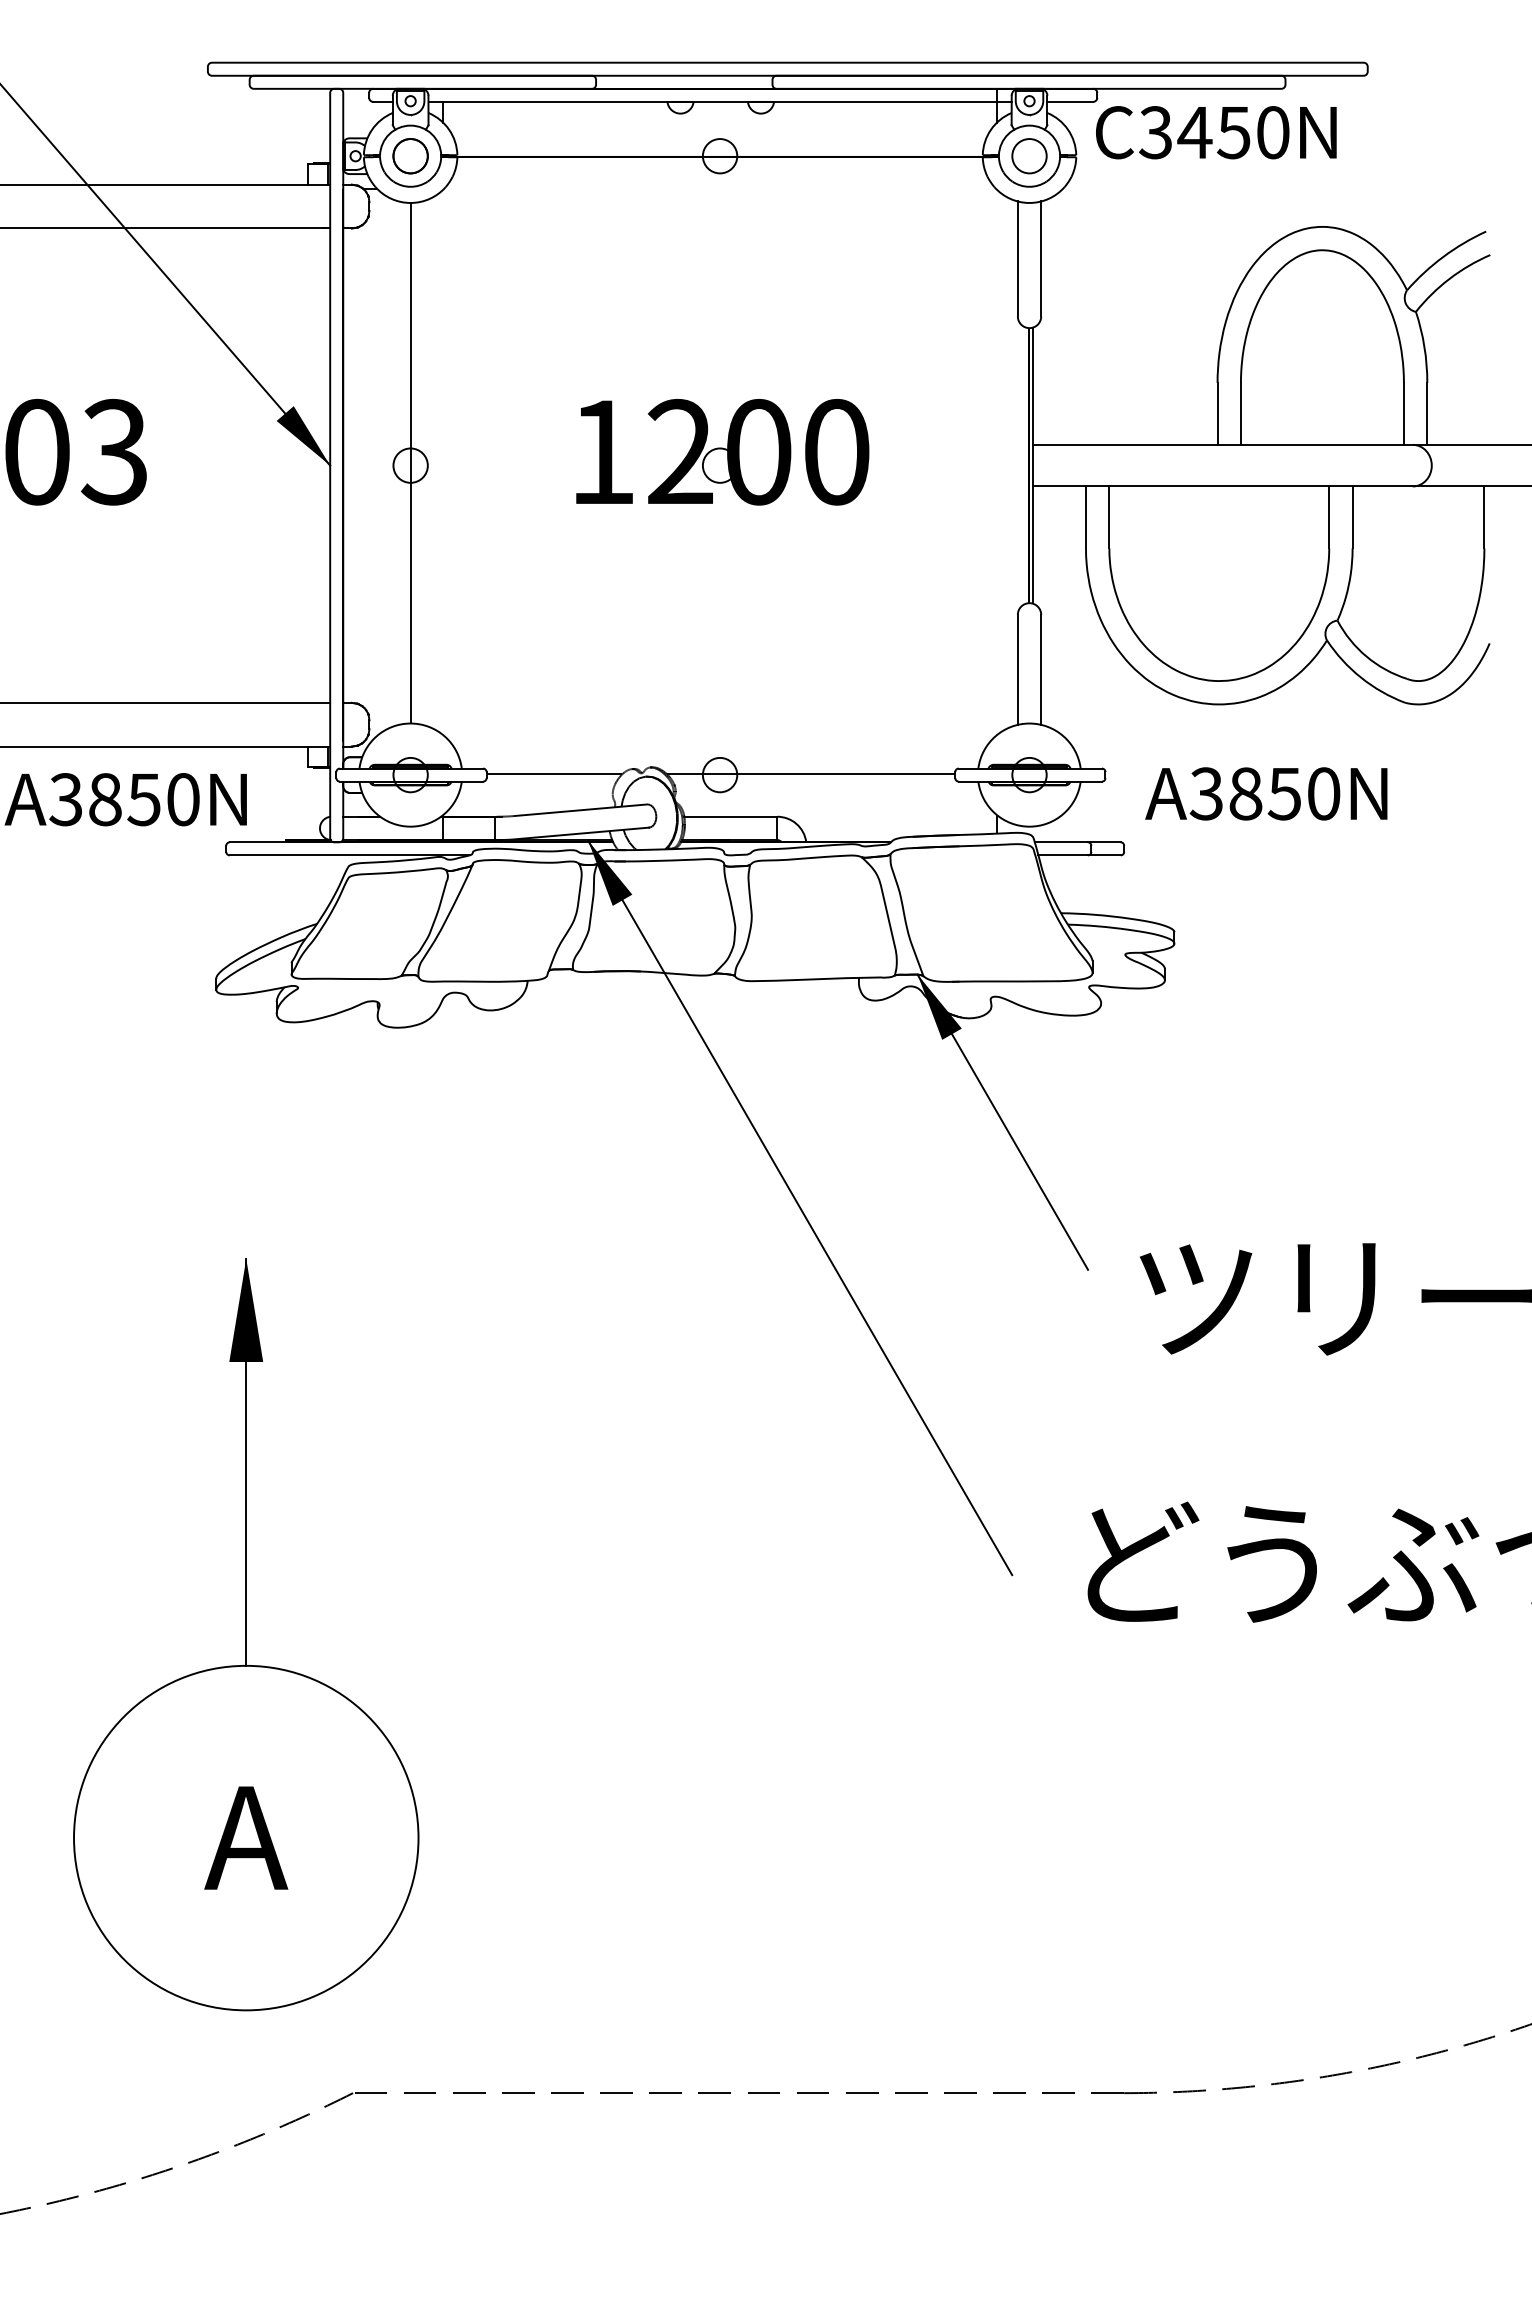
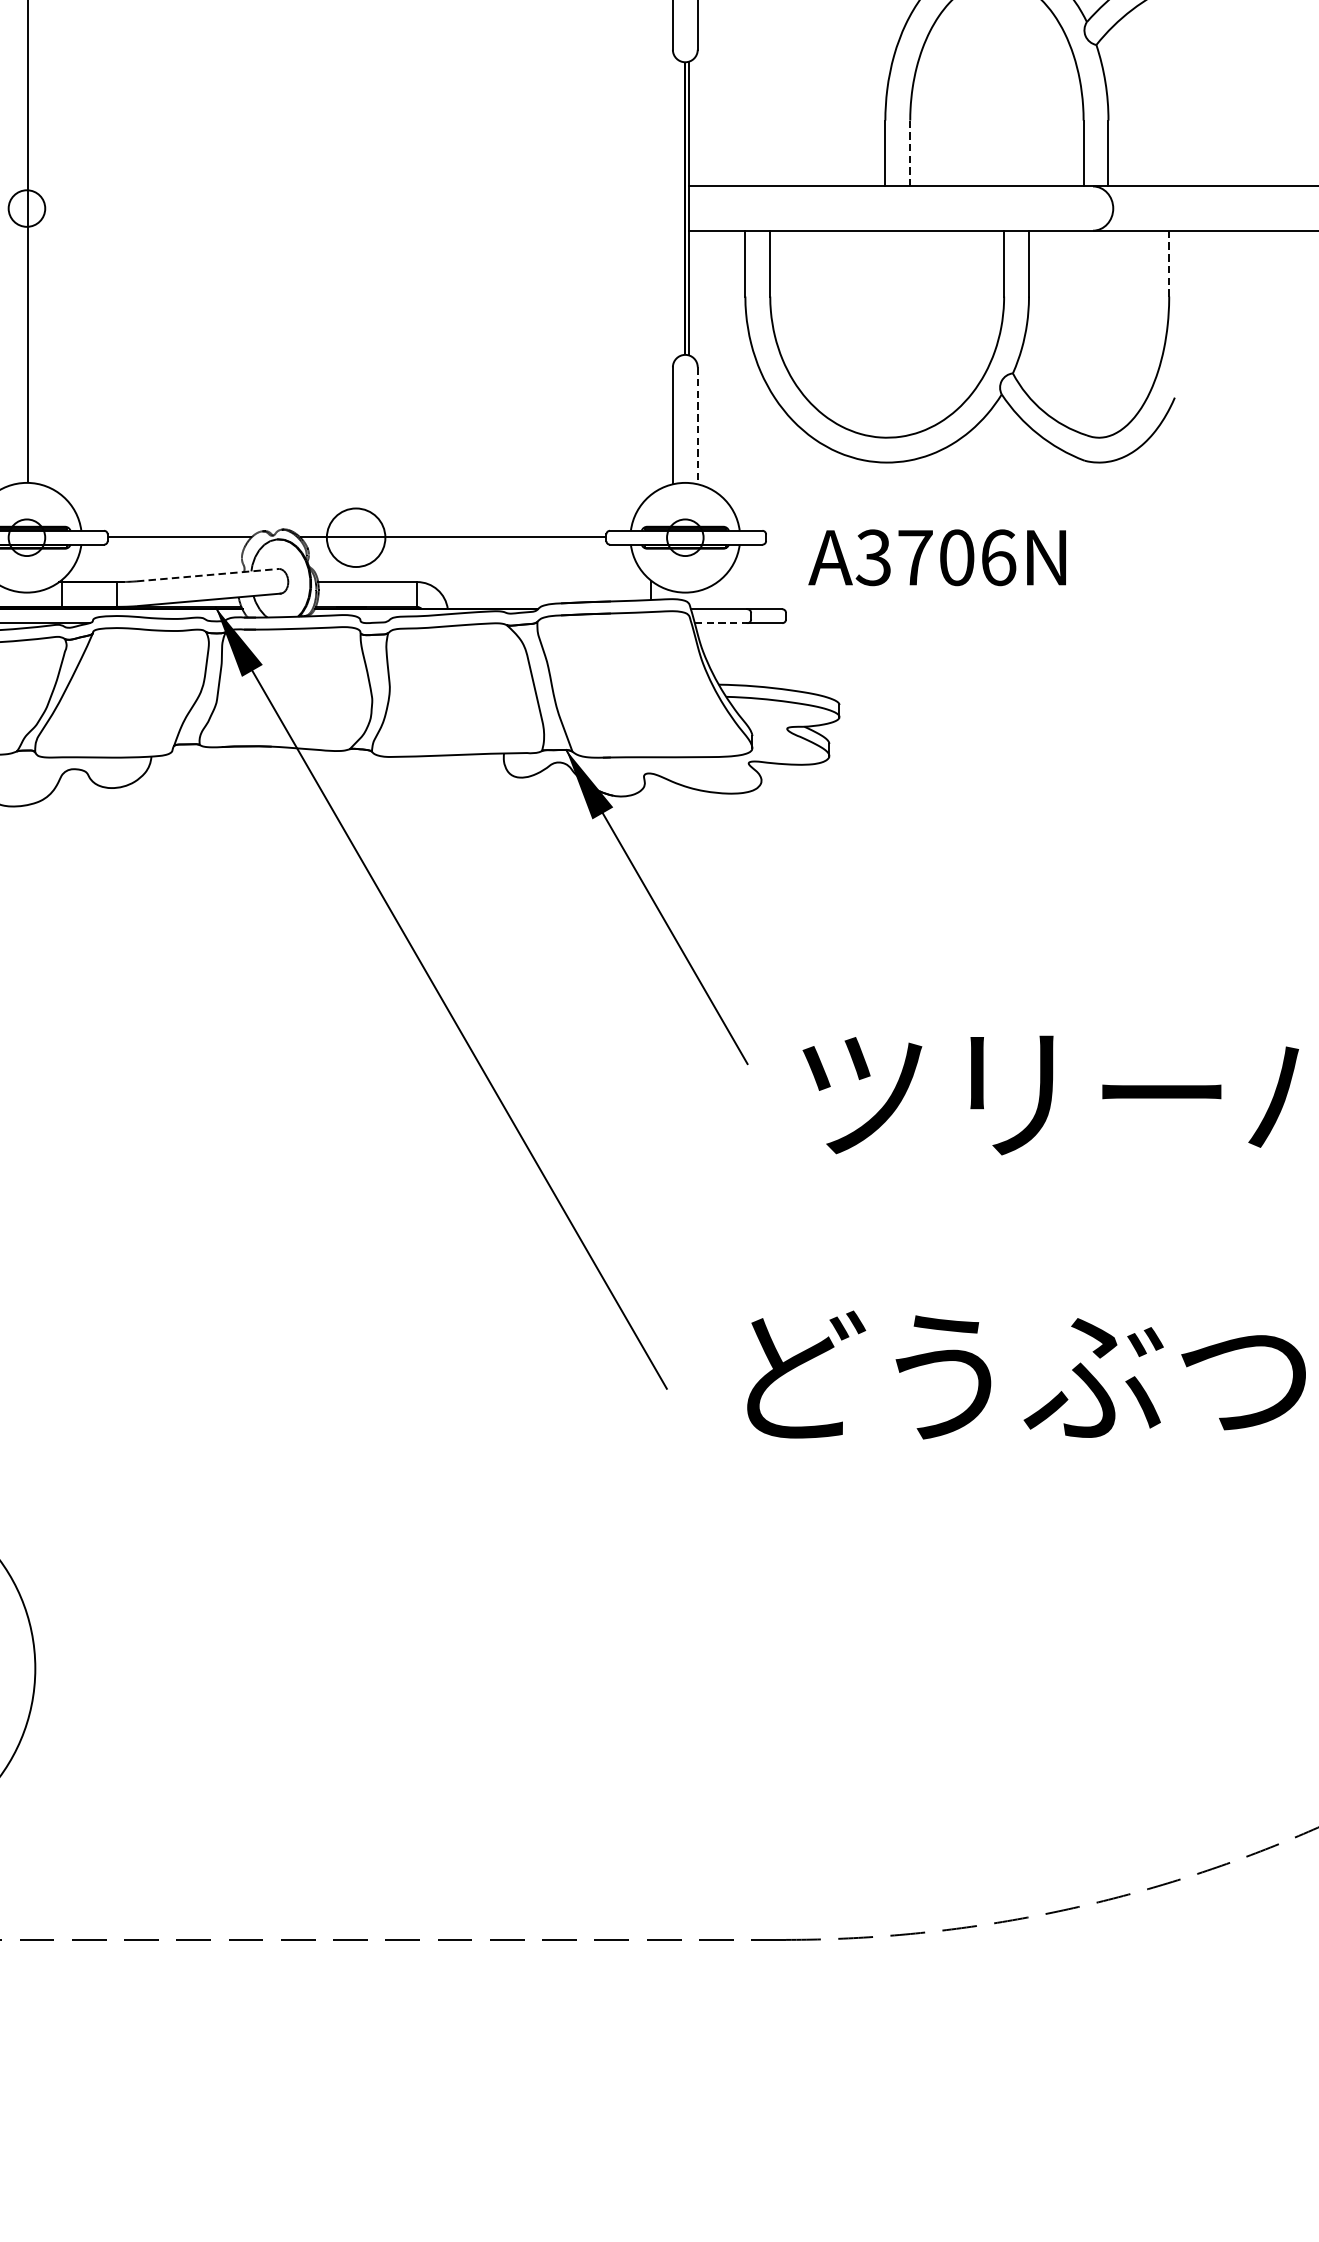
line: (1240, 413) -> (909, 153), solid -> dashed
part: (722, 452) -> (358, 194), removed
line: (1484, 517) -> (1169, 263), solid -> dashed
line: (1041, 669) -> (698, 425), solid -> dashed
circle: (719, 774) -> (355, 537), size x1.6
text: (1284, 793) -> (956, 557), A3850N -> A3706N
line: (581, 810) -> (208, 575), solid -> dashed
line: (1063, 855) -> (721, 623), solid -> dashed

